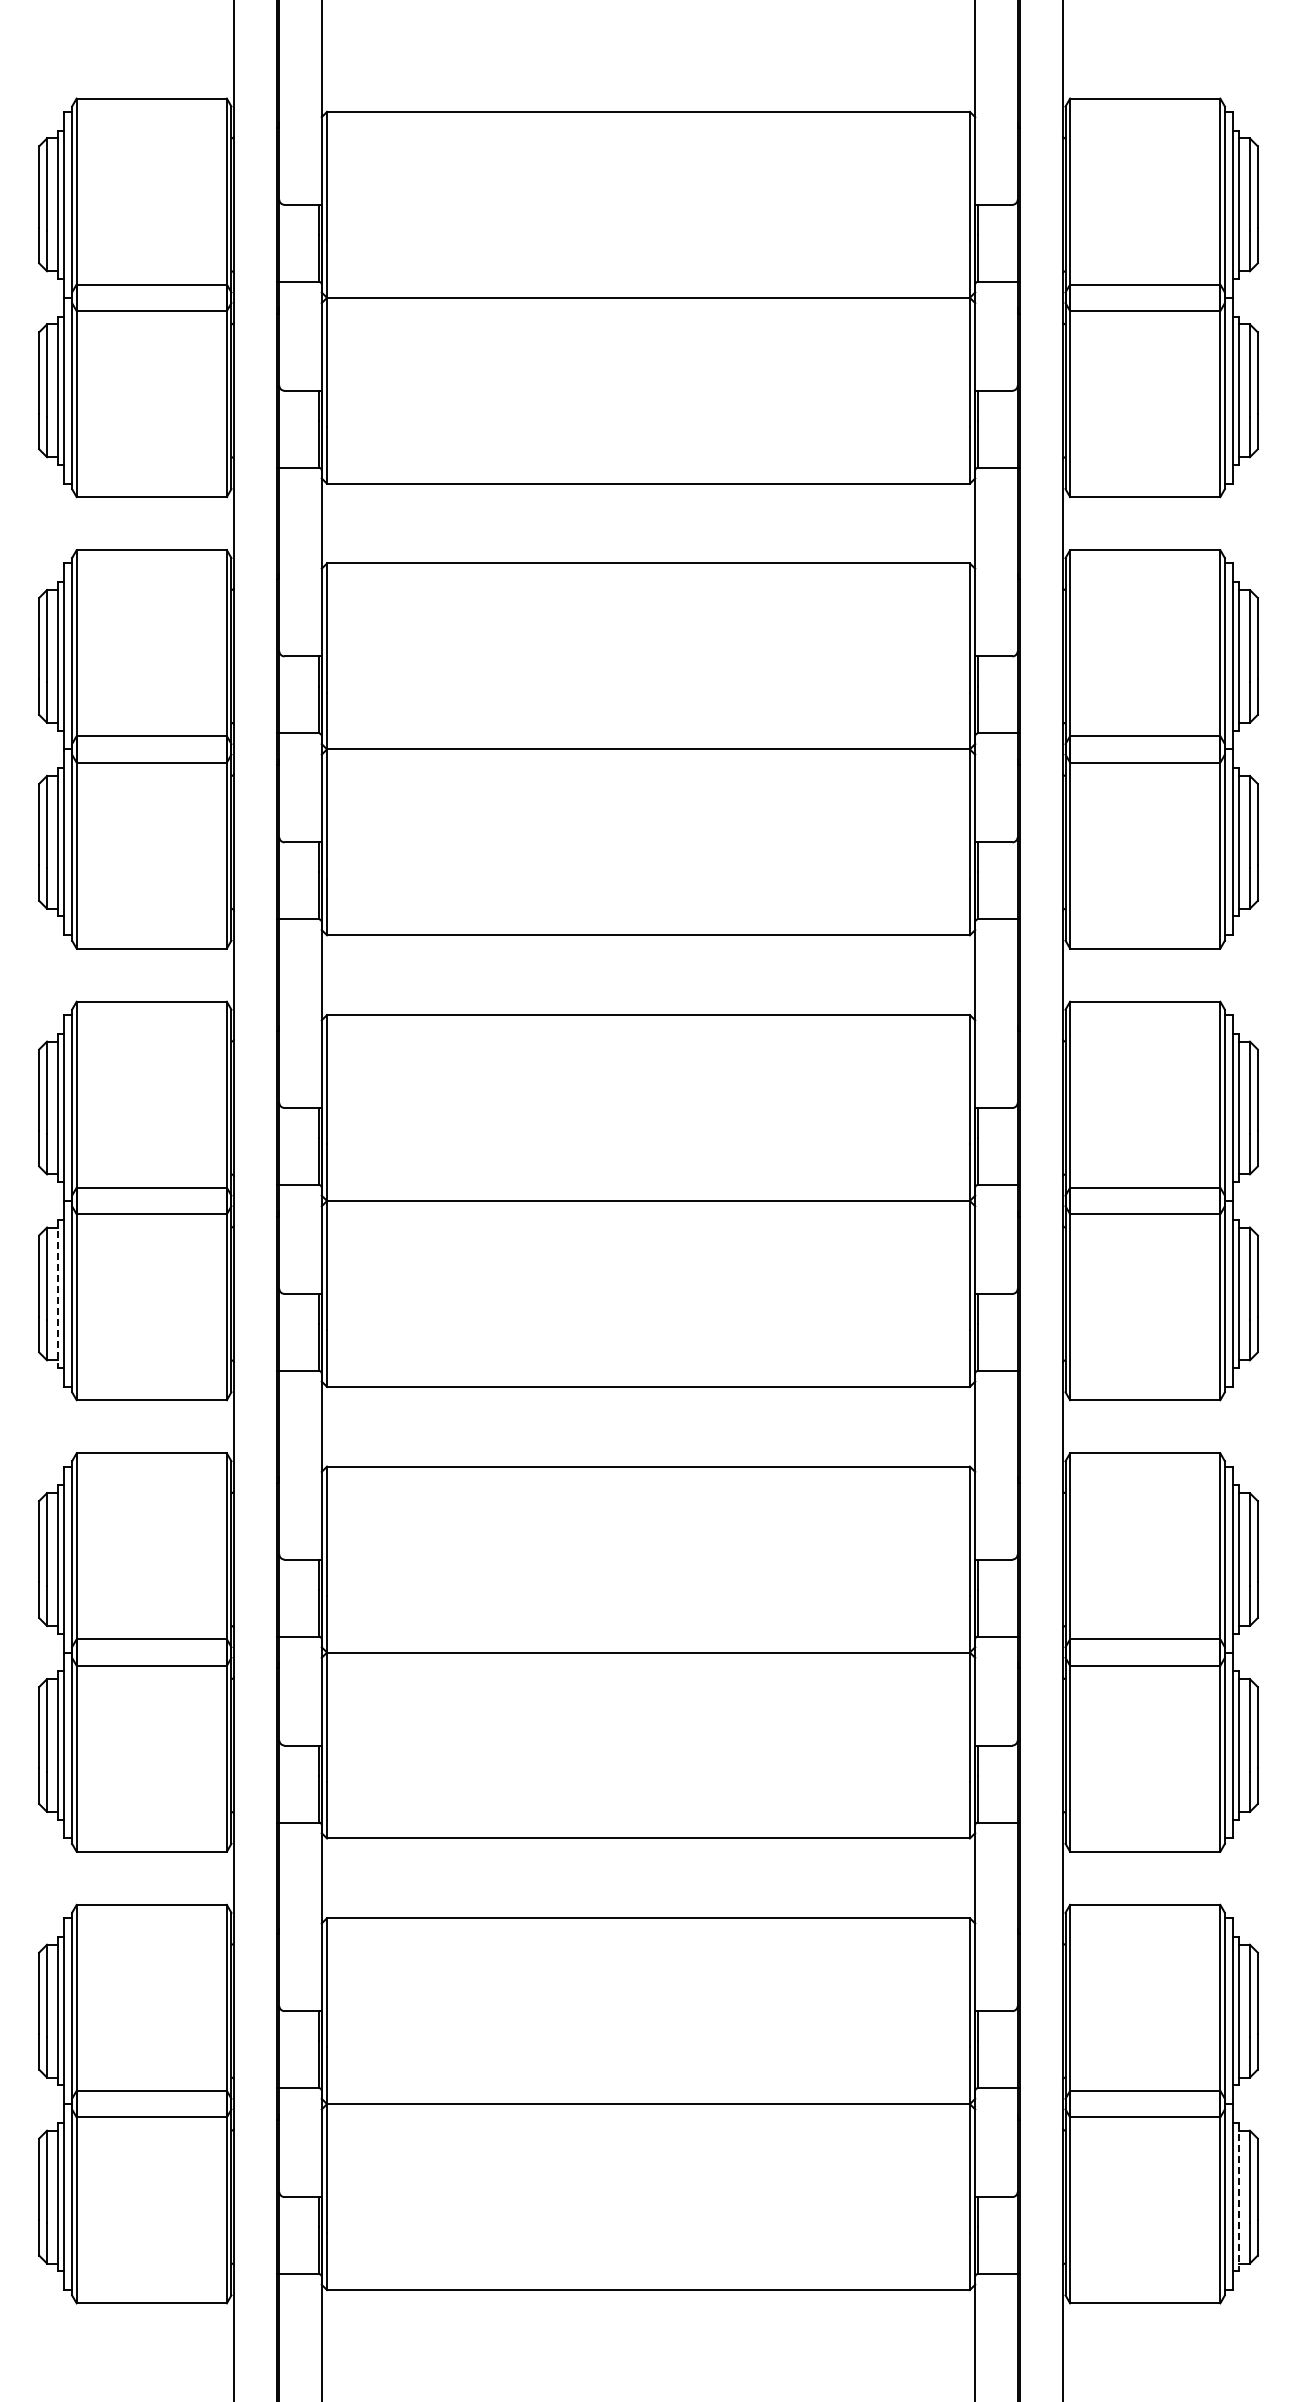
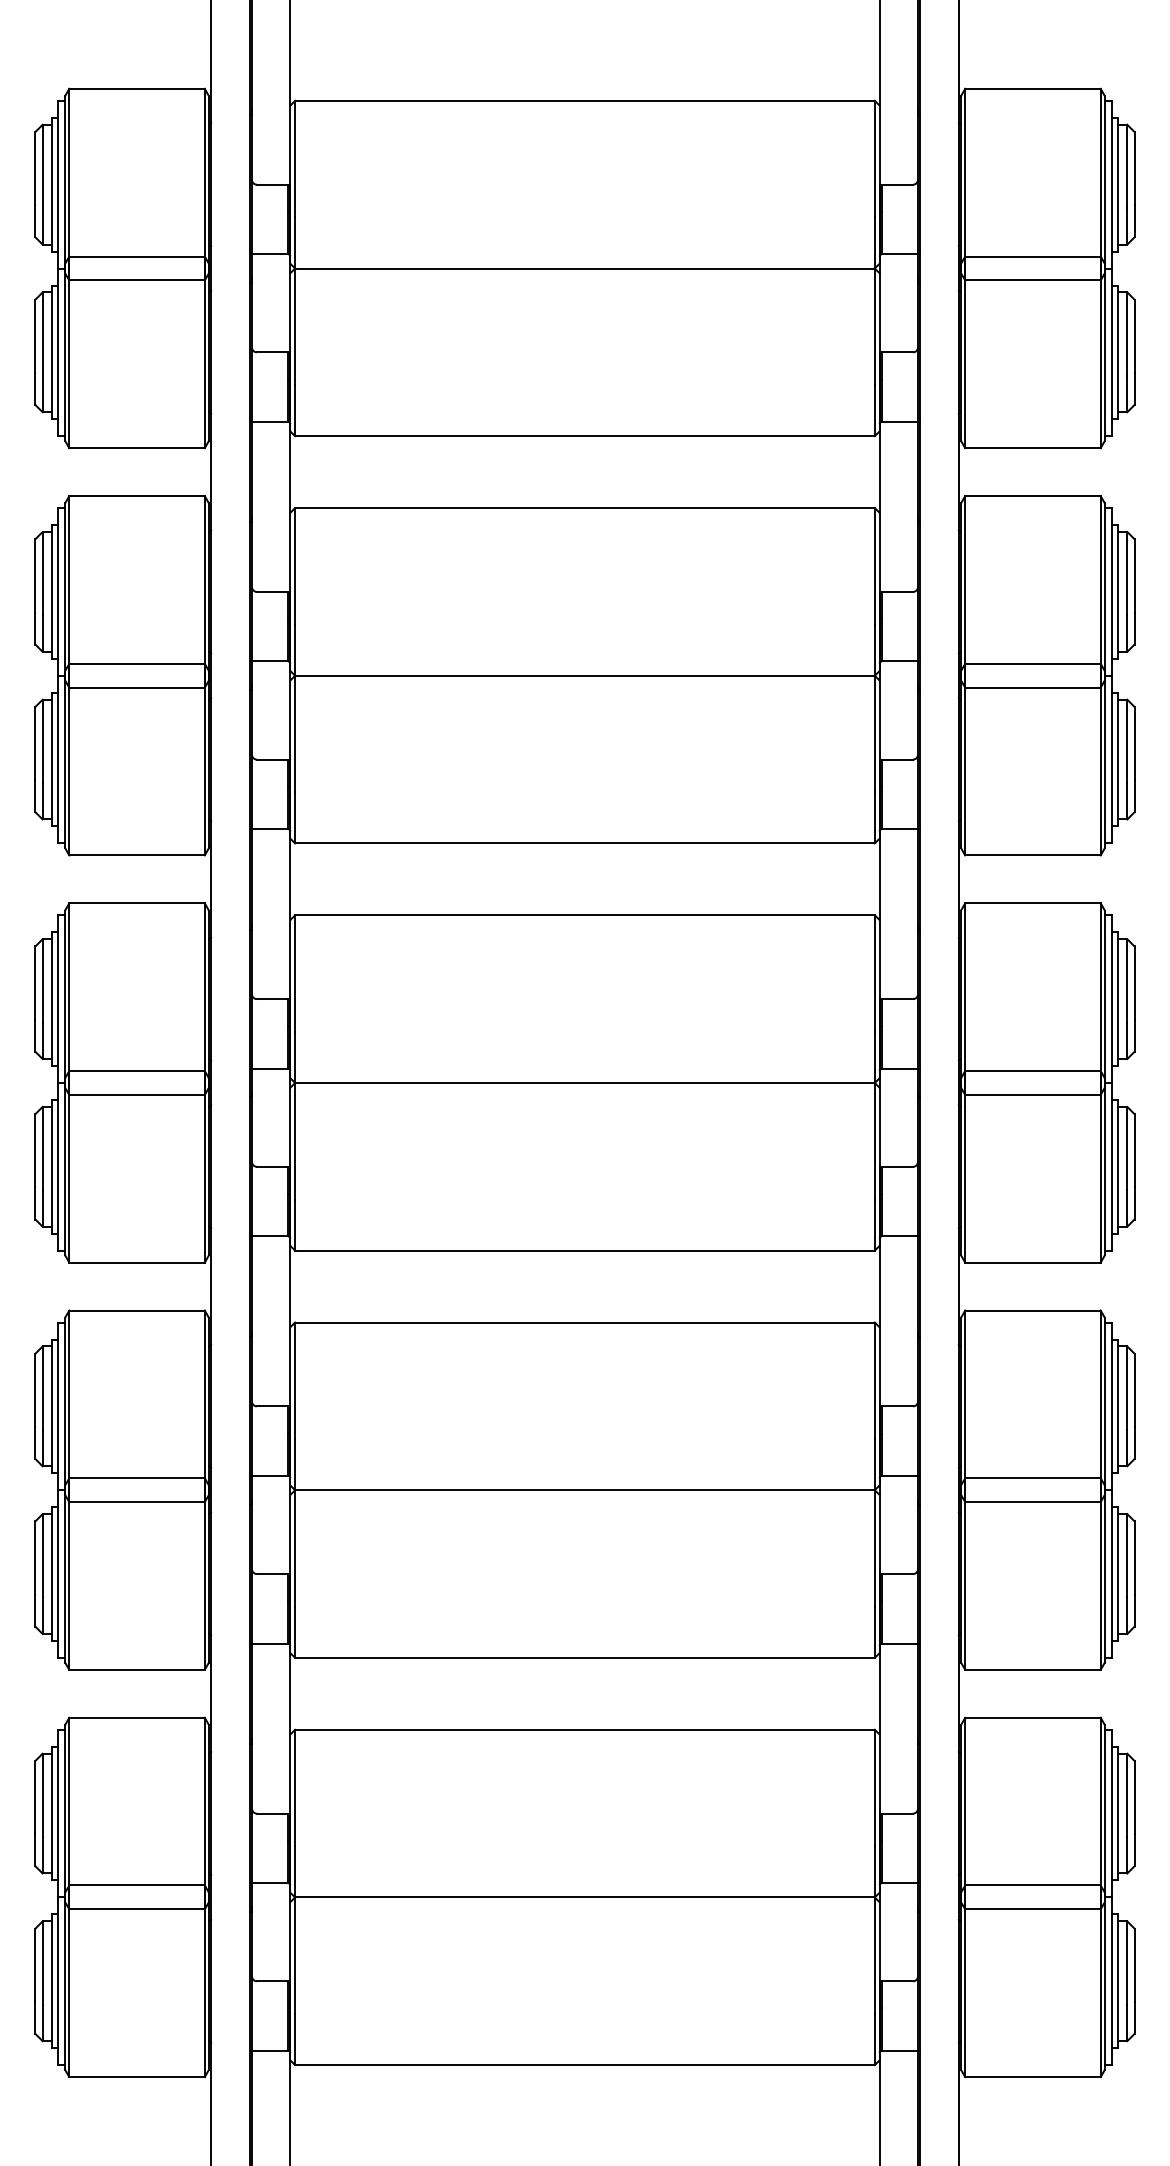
line: (57, 1294) -> (52, 1167), dashed -> solid
line: (1239, 2197) -> (1117, 1981), dashed -> solid

